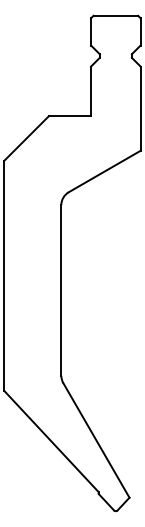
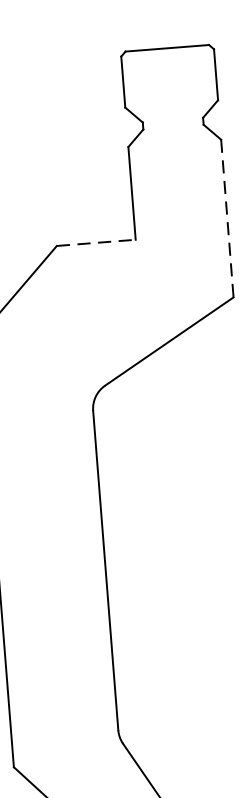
line: (140, 109) -> (227, 220), solid -> dashed
line: (70, 116) -> (97, 243), solid -> dashed

